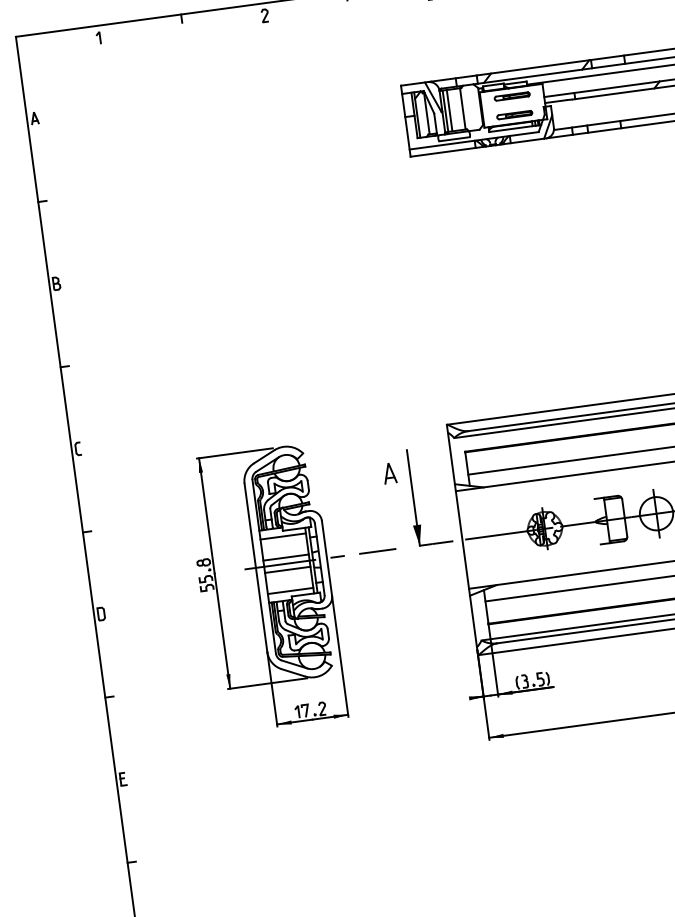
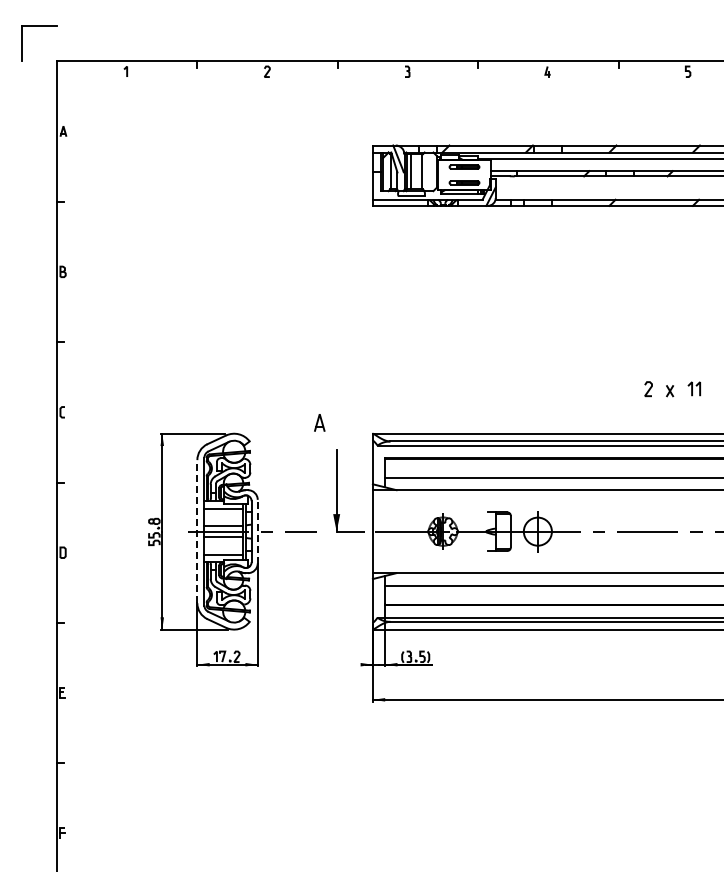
part: (389, 472) -> (319, 422), moved
line: (326, 558) -> (257, 531), solid -> dashed
line: (256, 567) -> (197, 531), solid -> dashed

